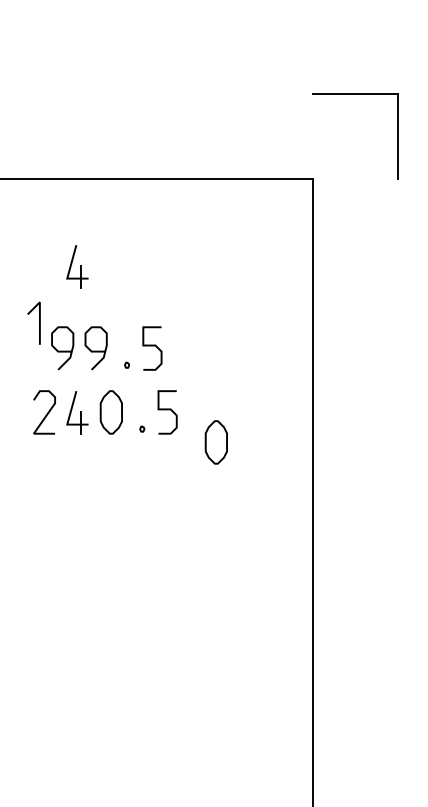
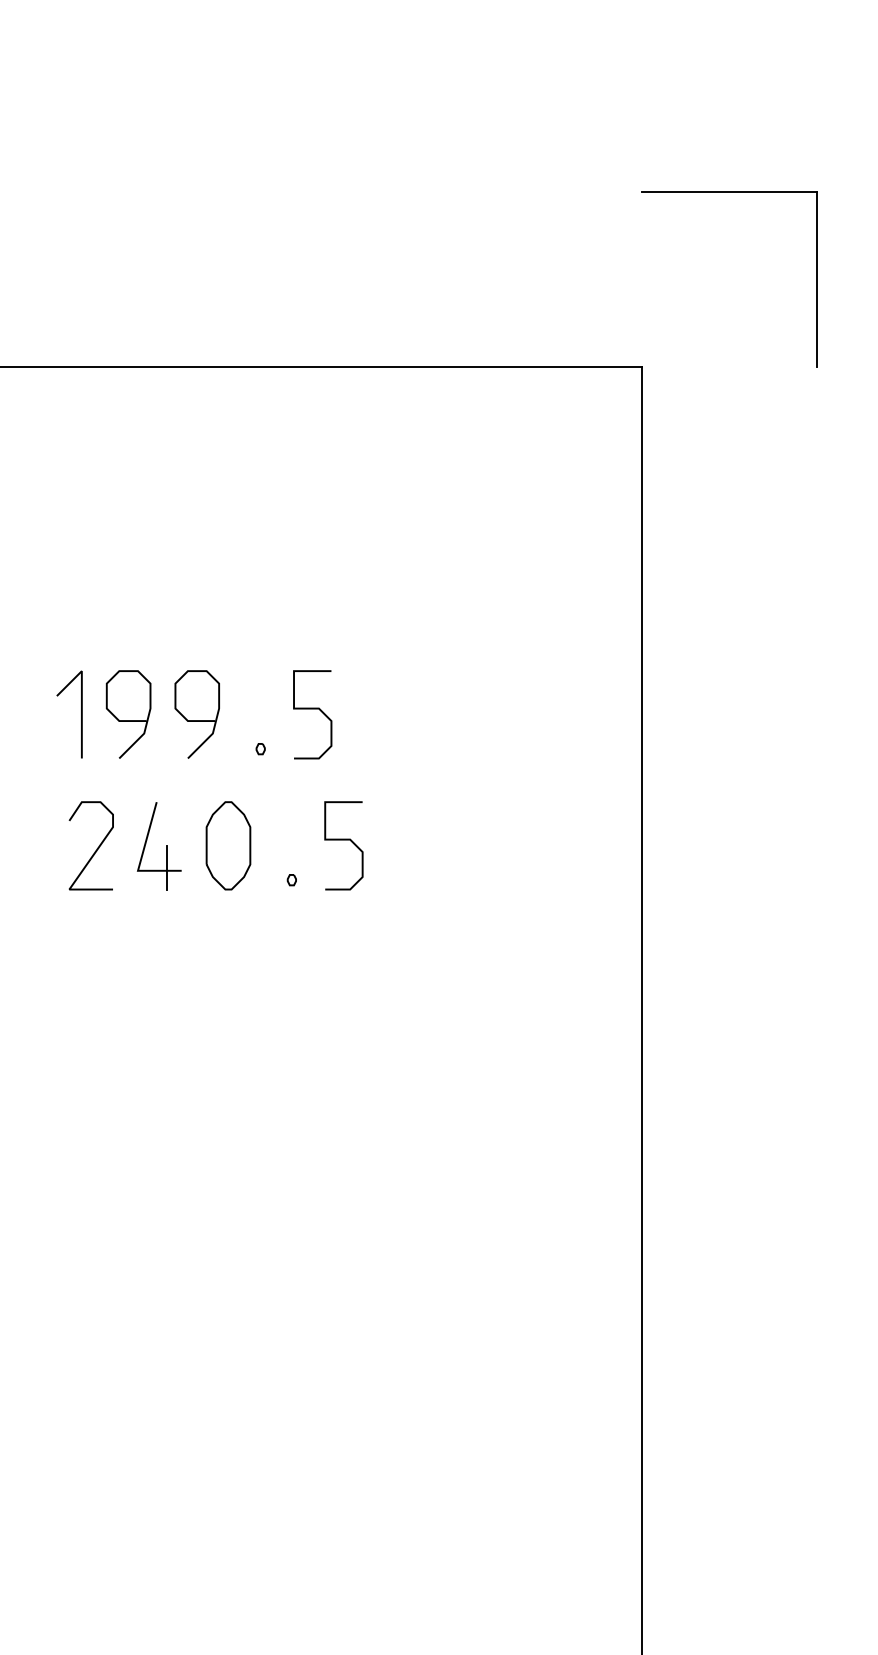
part: (77, 266) -> (158, 546), removed
line: (39, 322) -> (81, 712), moved
part: (215, 442) -> (442, 907), removed

